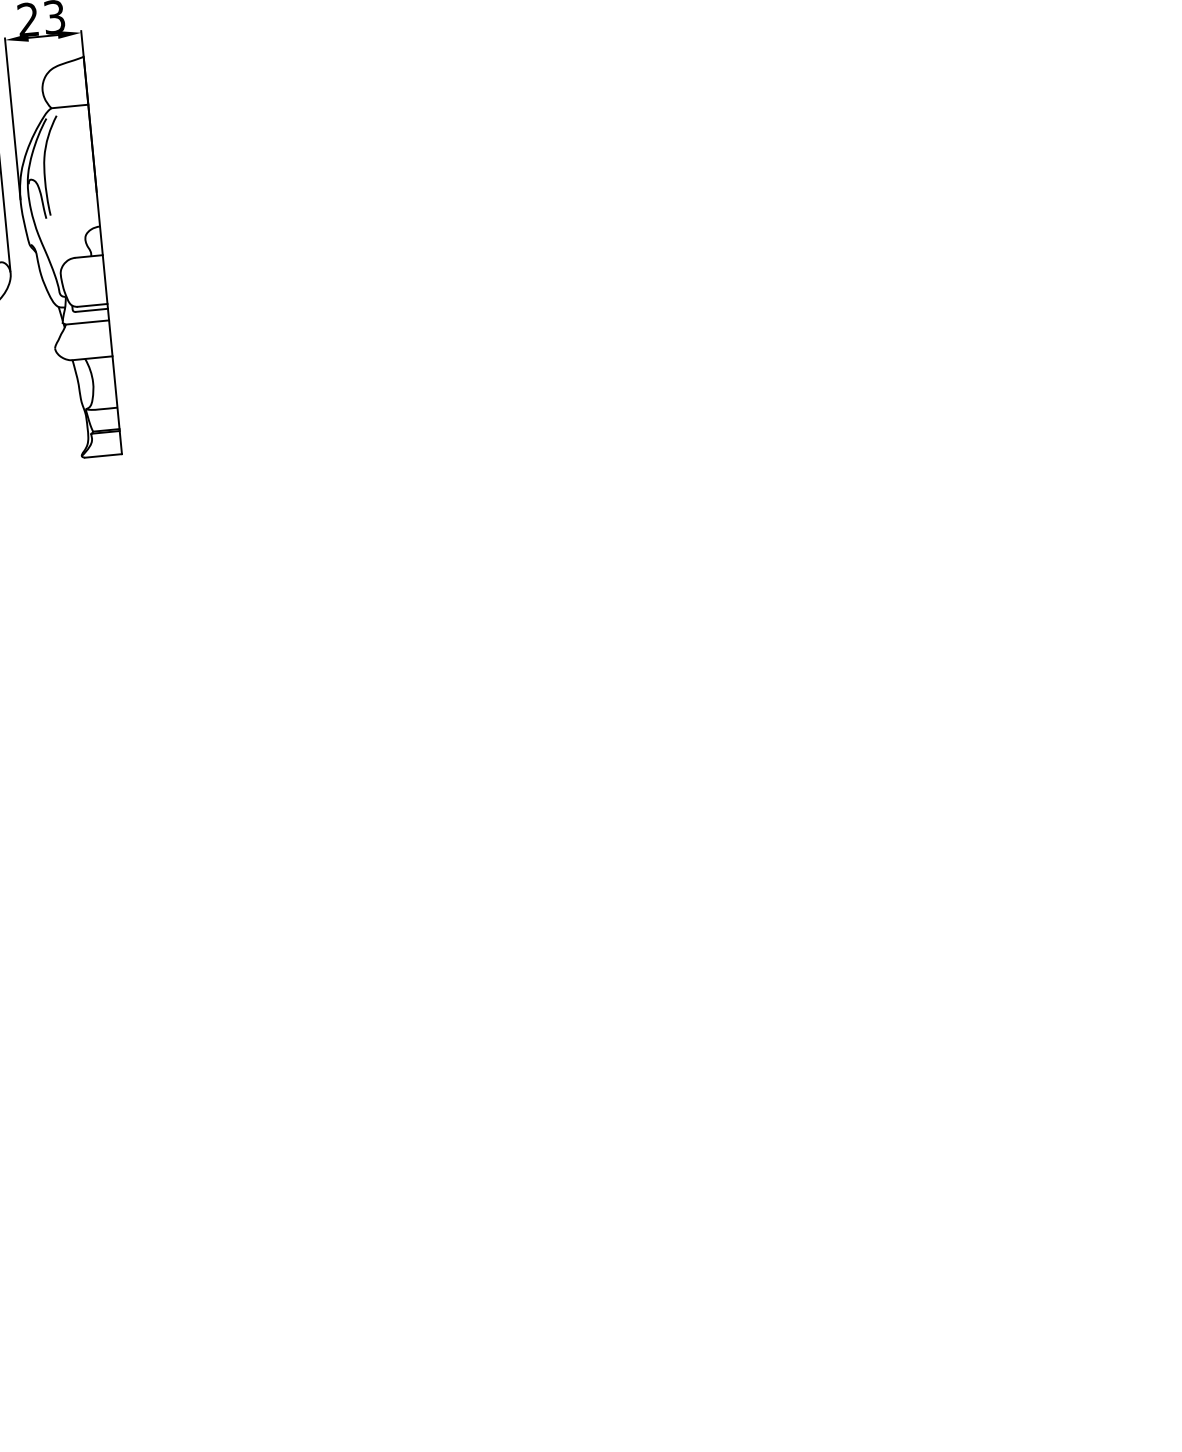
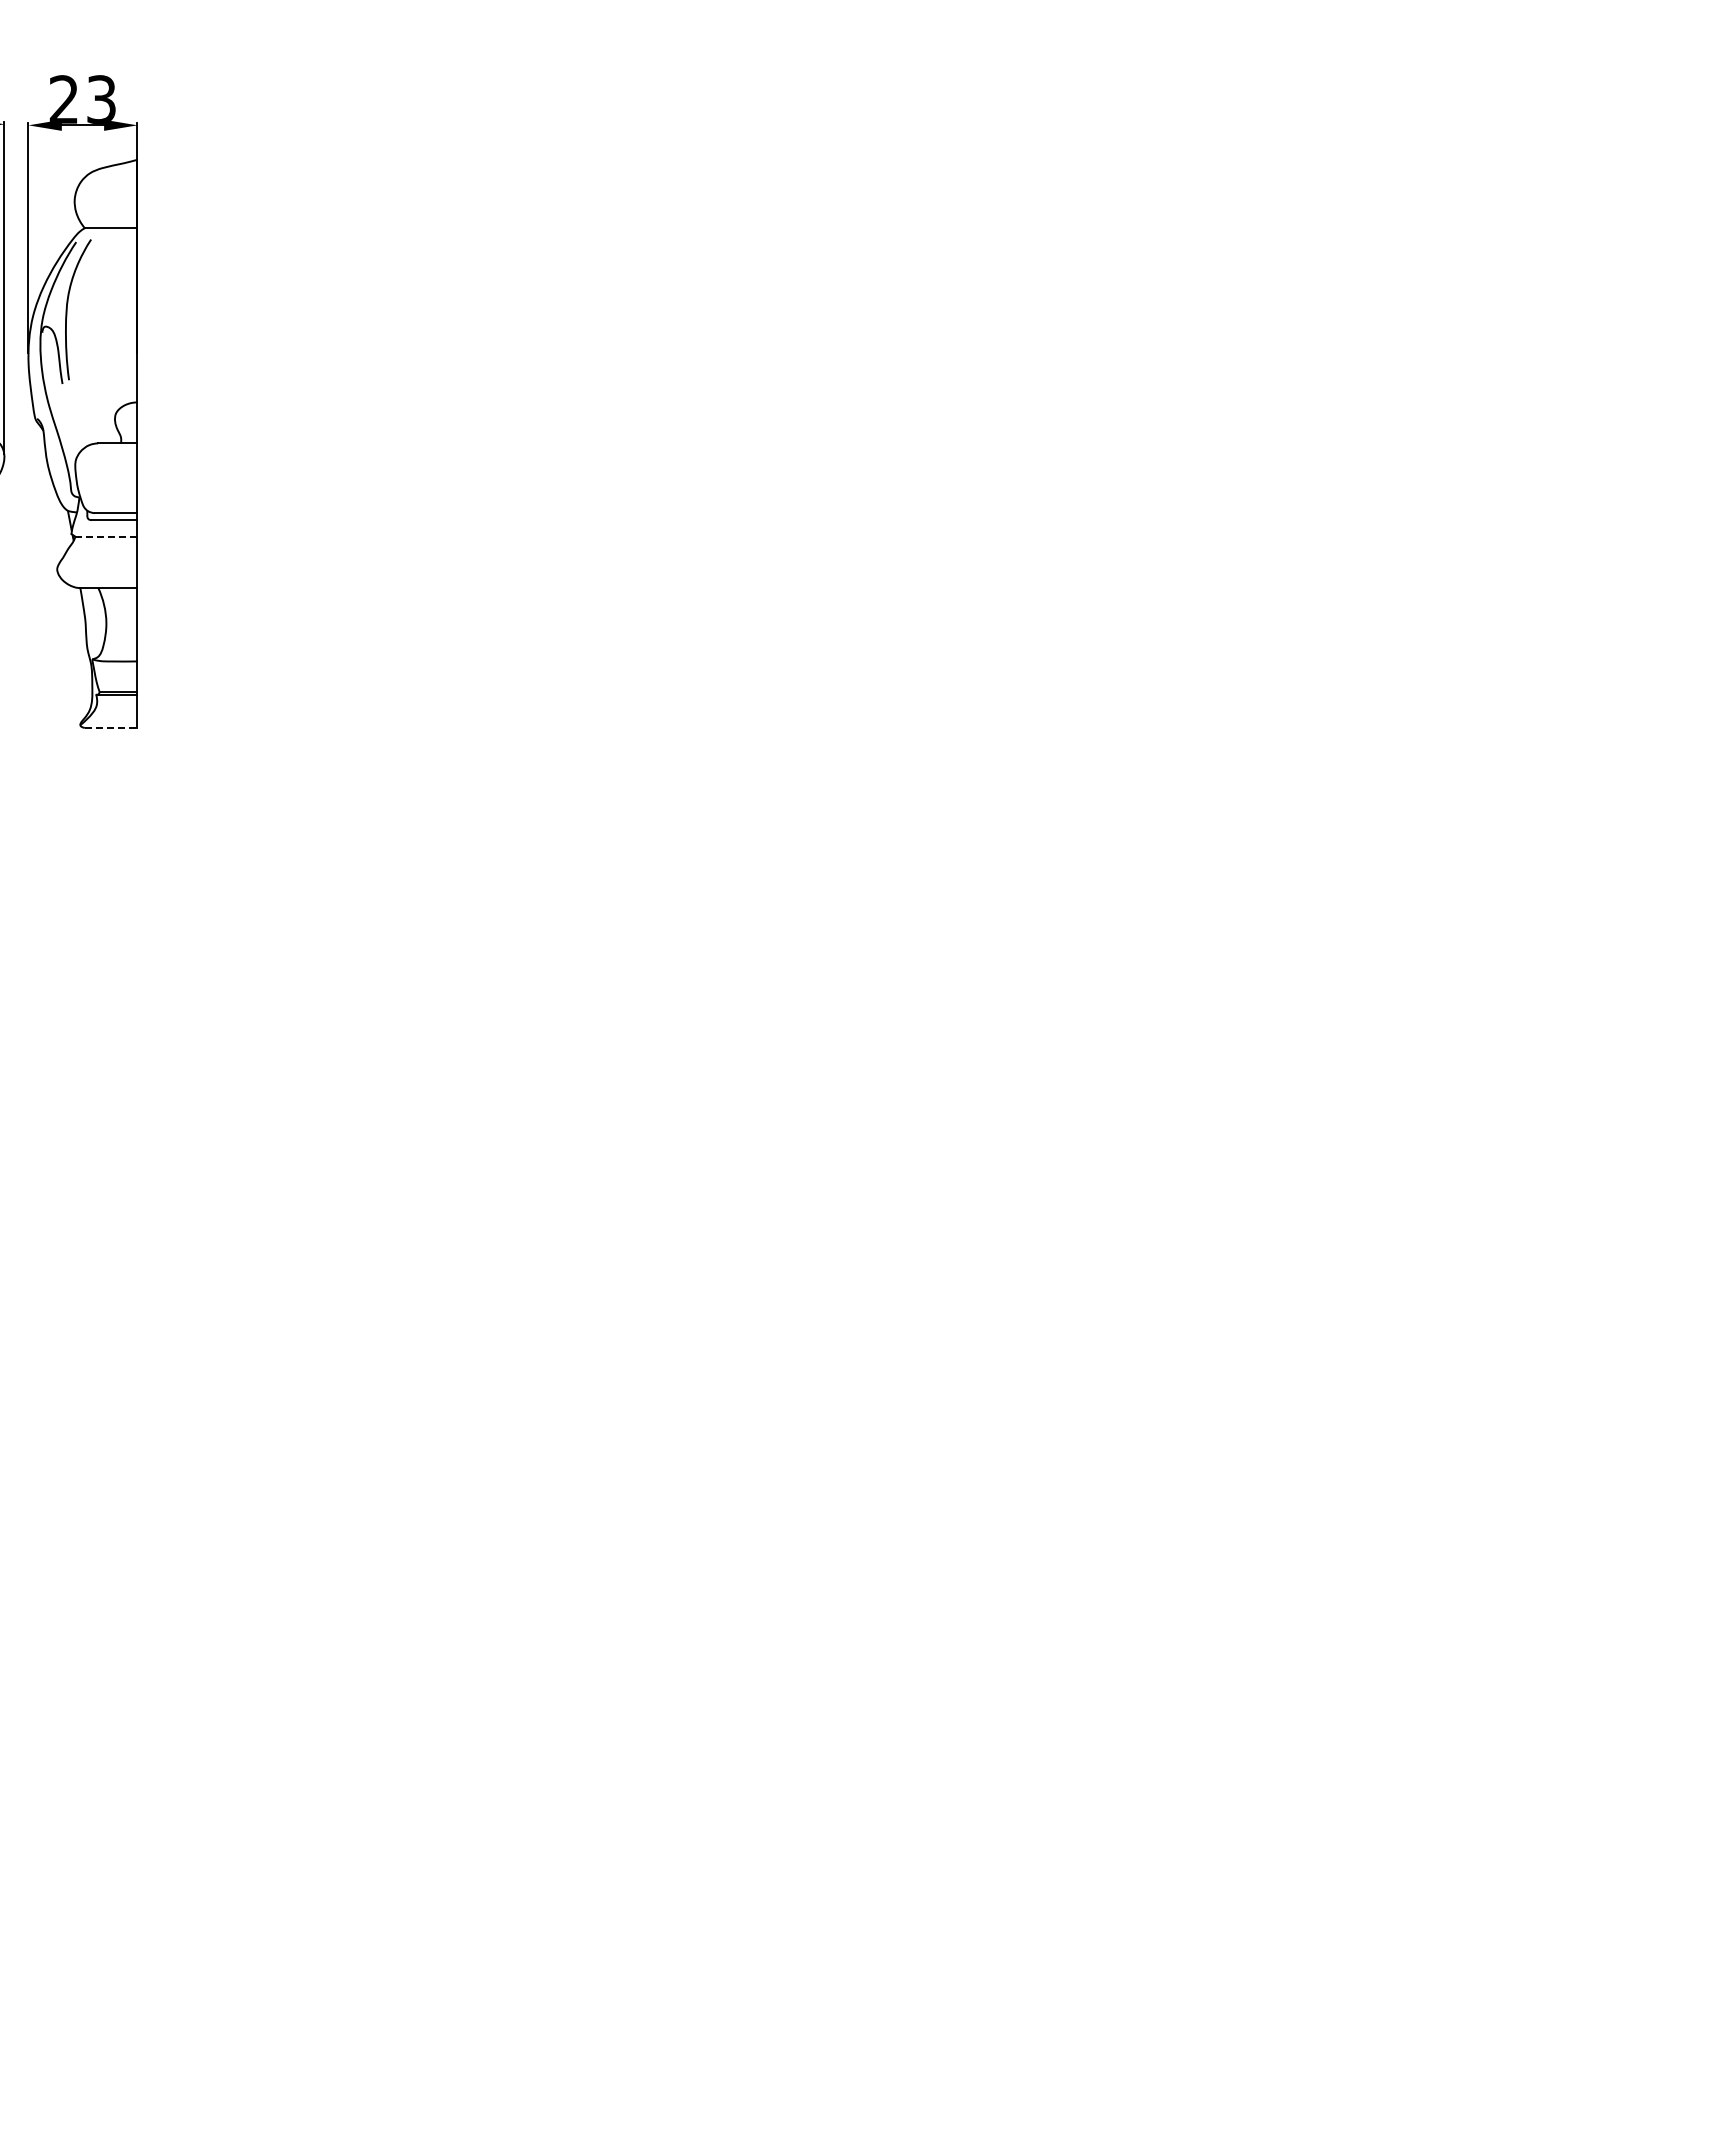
line: (86, 322) -> (105, 536), solid -> dashed
line: (103, 455) -> (111, 727), solid -> dashed

